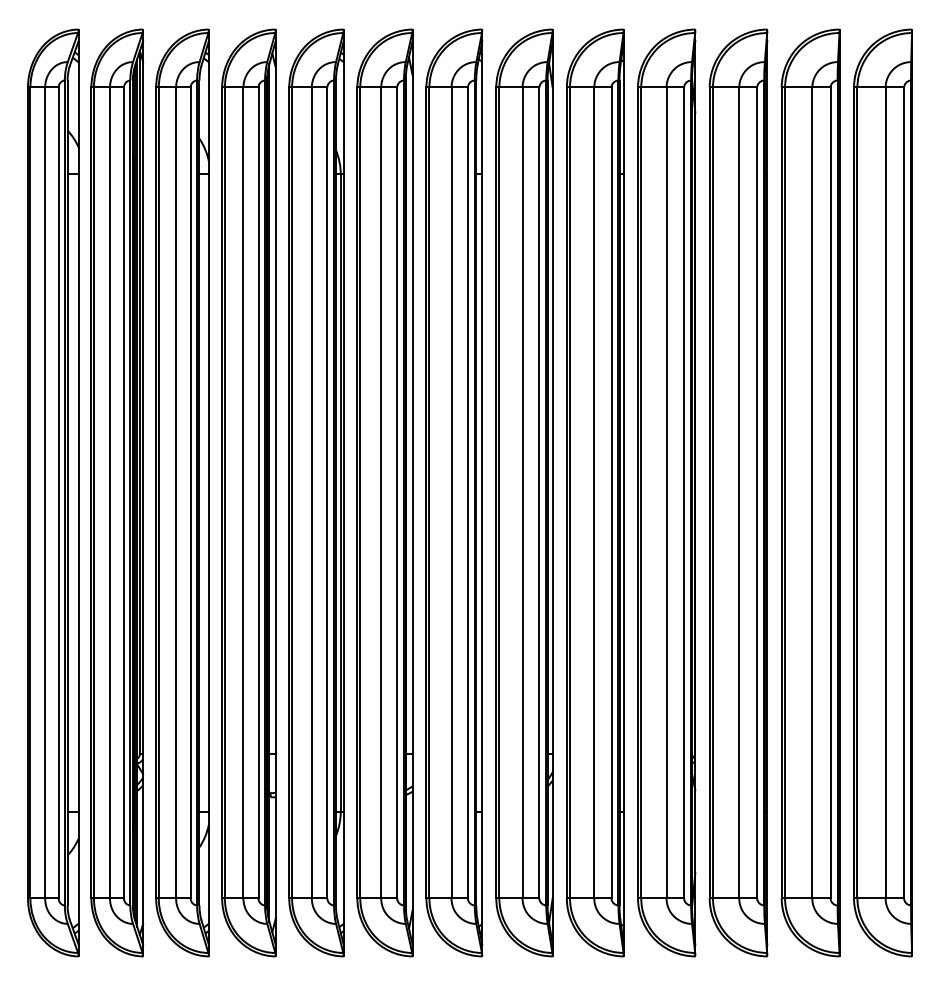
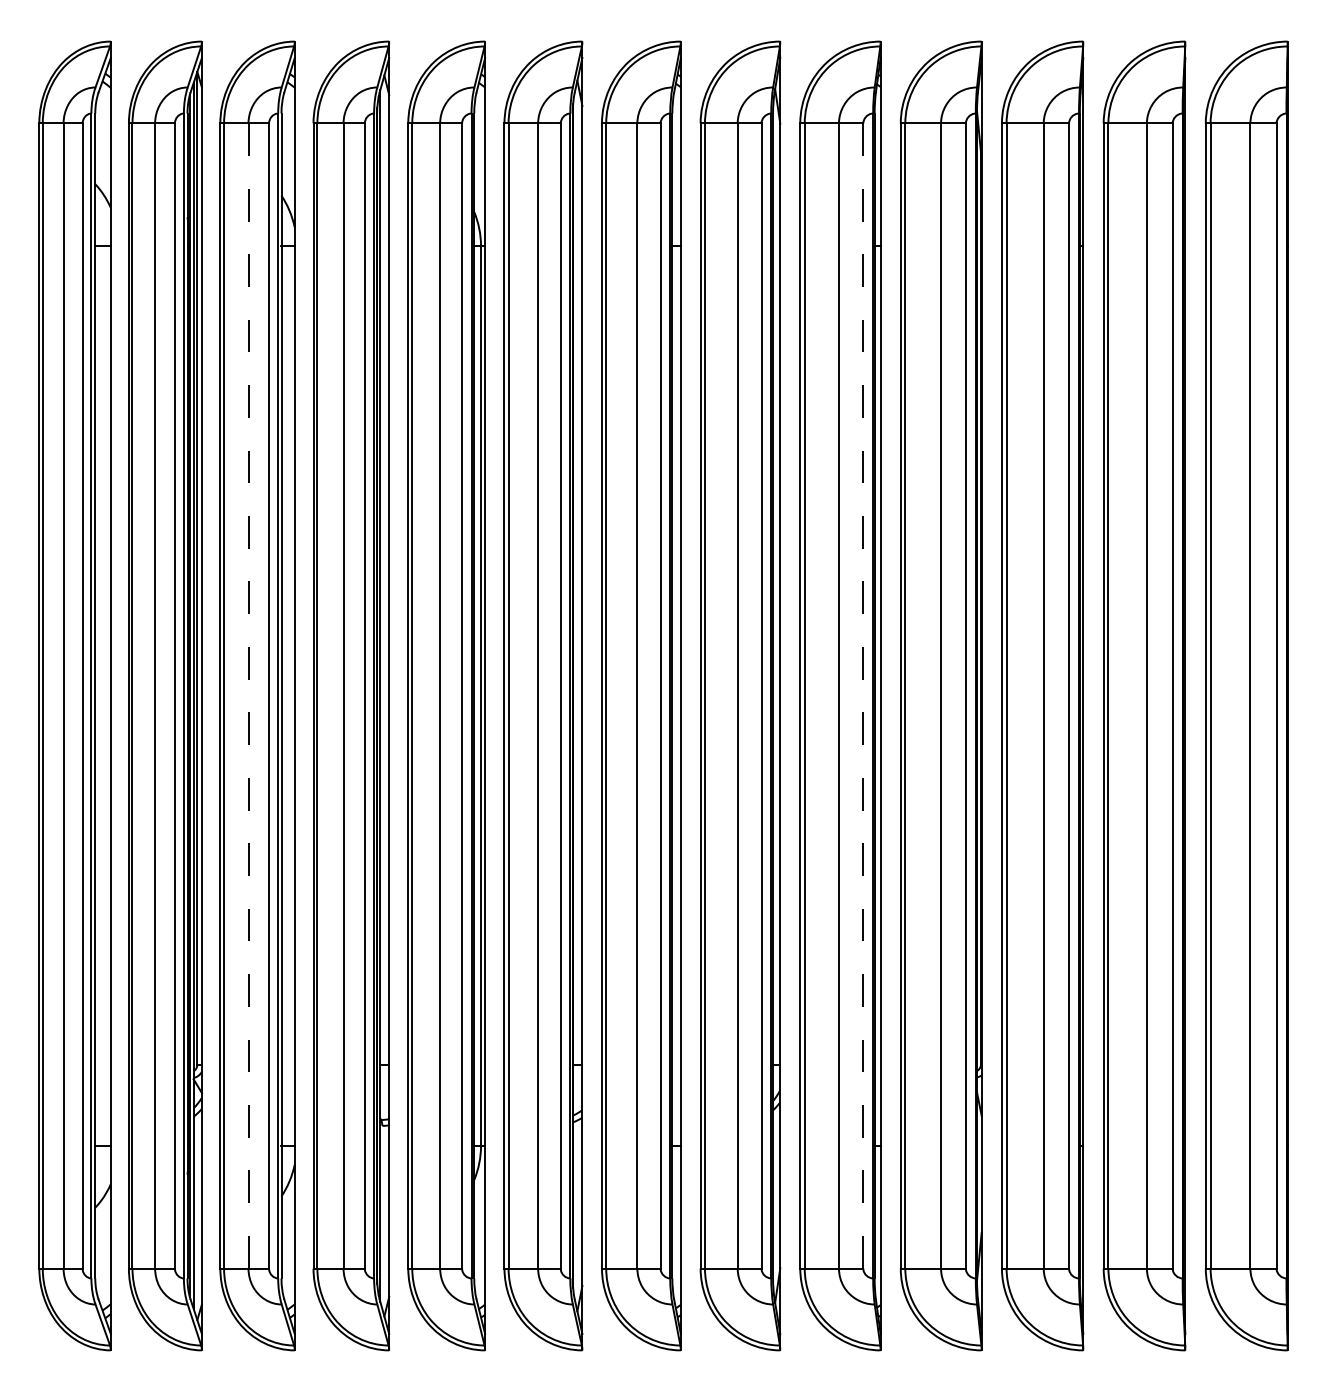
line: (176, 492) -> (249, 695), solid -> dashed
line: (611, 492) -> (863, 695), solid -> dashed

